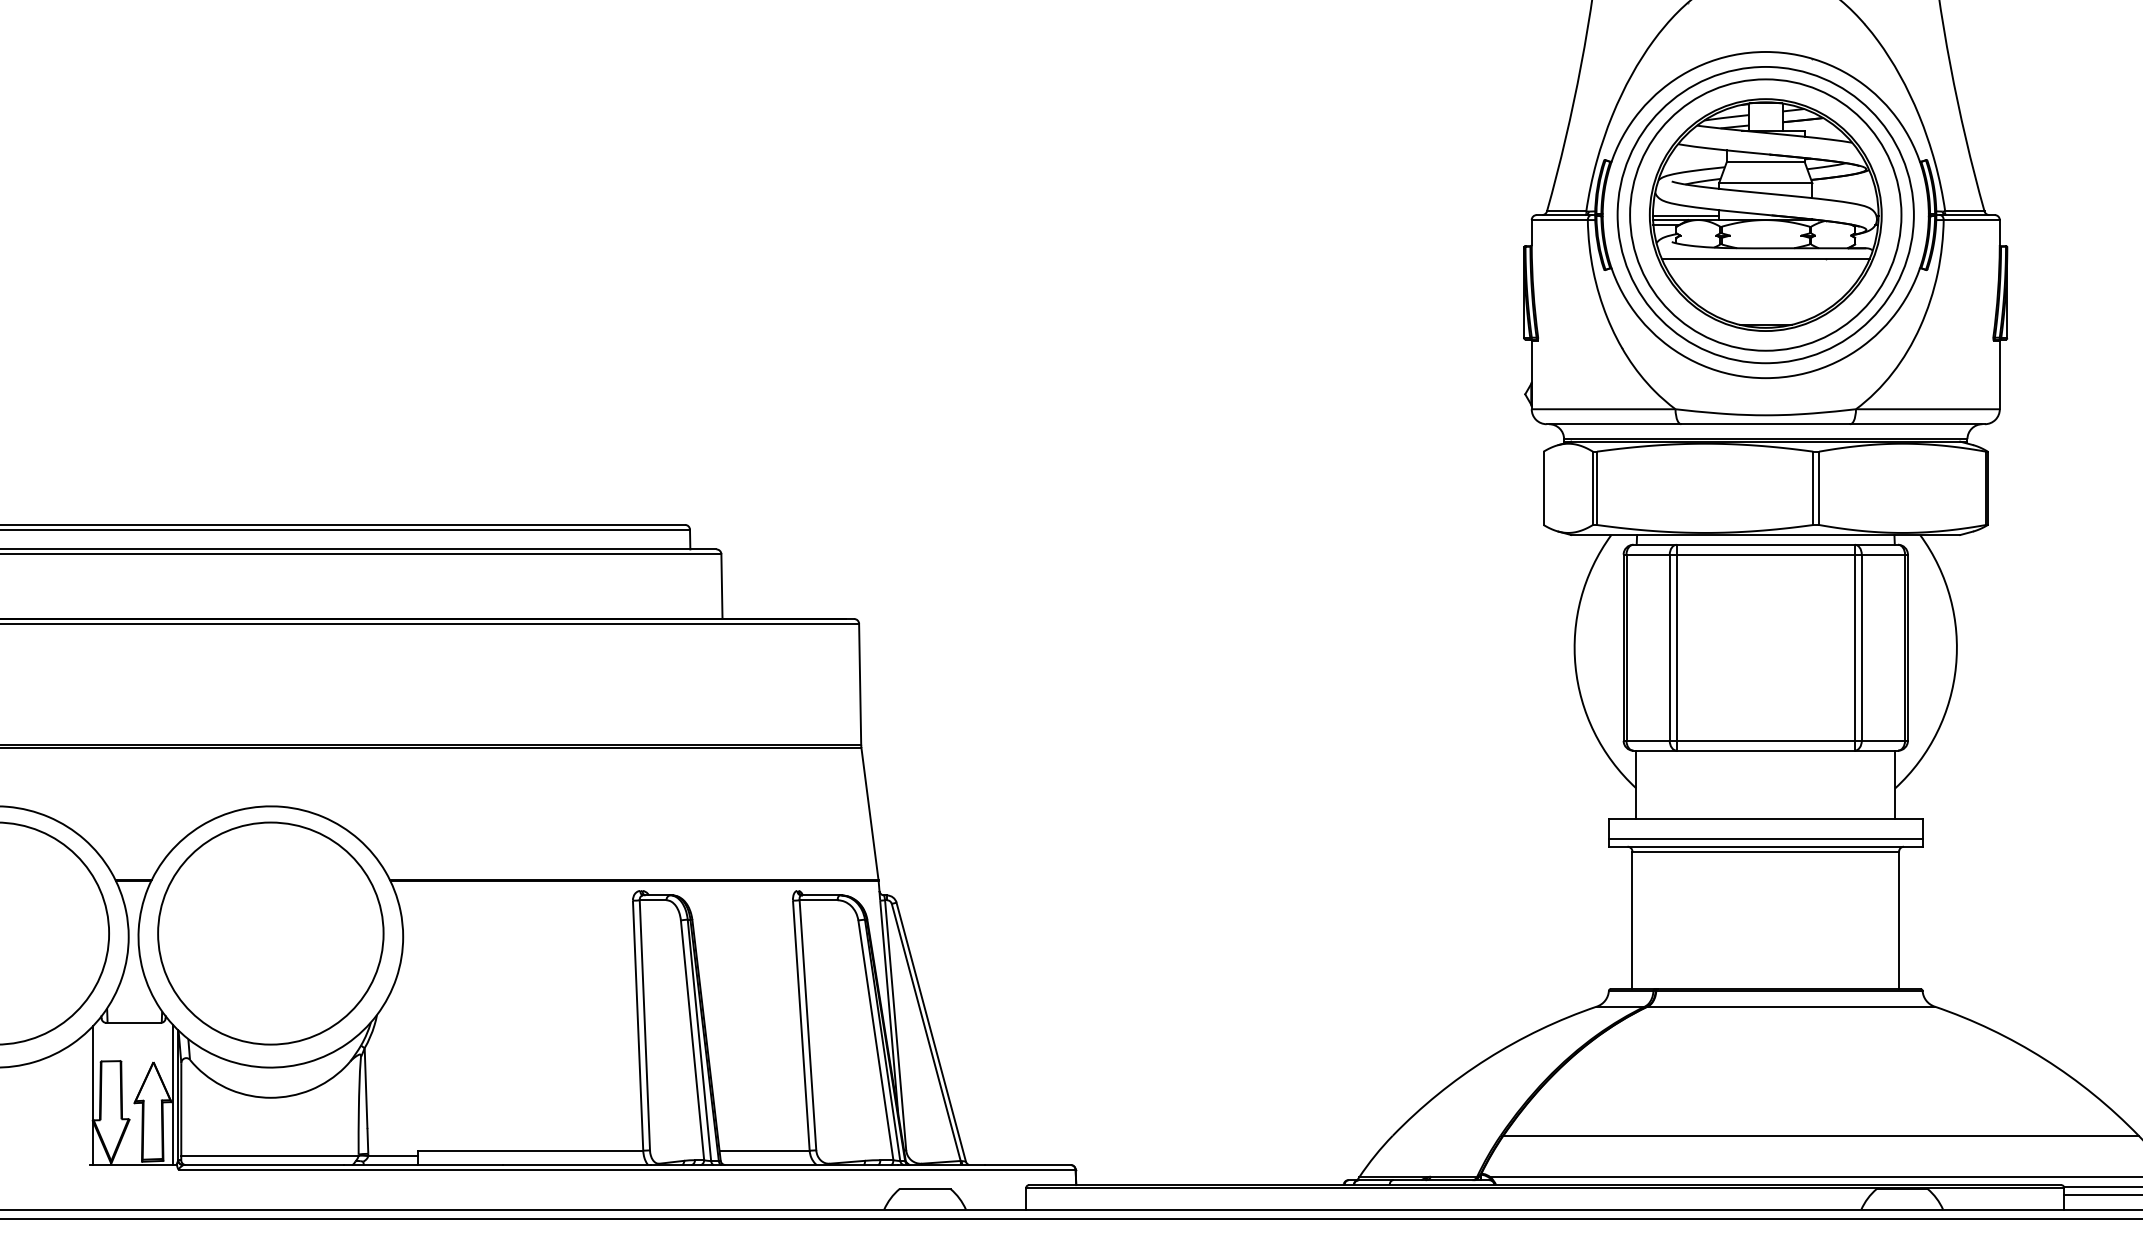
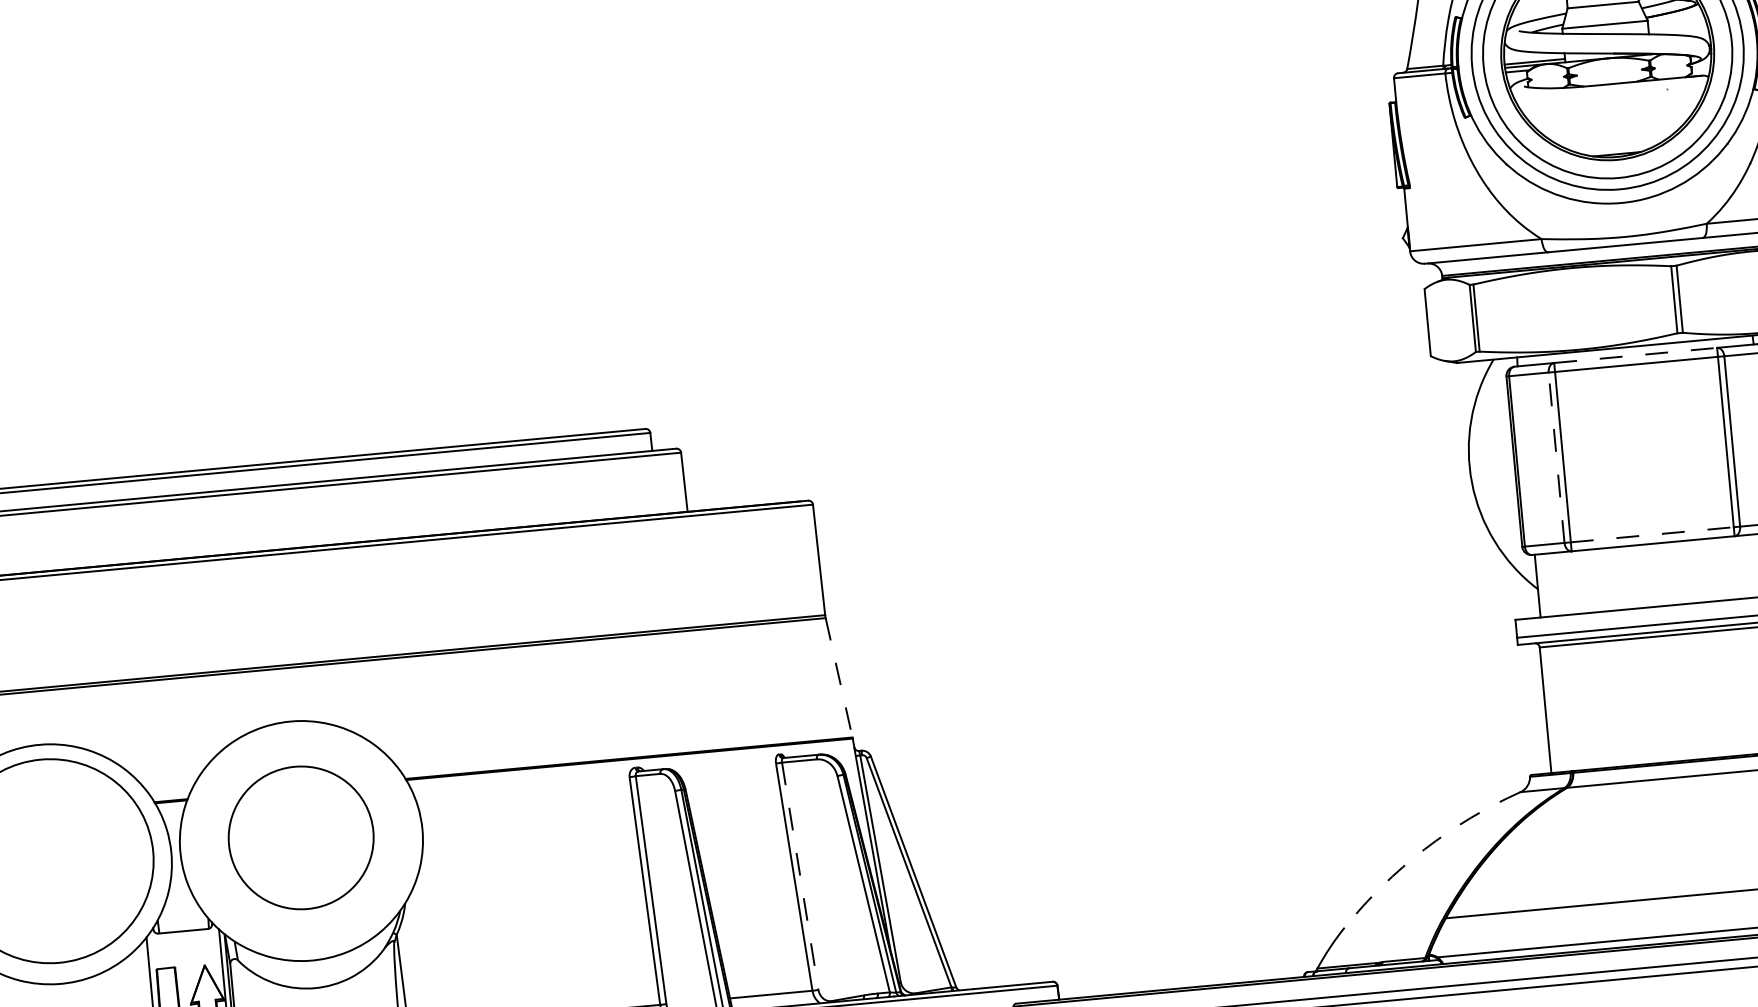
line: (1765, 258) -> (1611, 93), removed
line: (1766, 544) -> (1636, 355), solid -> dashed
line: (1669, 647) -> (1556, 457), solid -> dashed
line: (1766, 740) -> (1652, 534), solid -> dashed
line: (869, 814) -> (838, 678), solid -> dashed
part: (270, 933) -> (300, 837), size x0.7
line: (807, 1025) -> (799, 876), solid -> dashed
arc: (1487, 1059) -> (1424, 849), solid -> dashed

